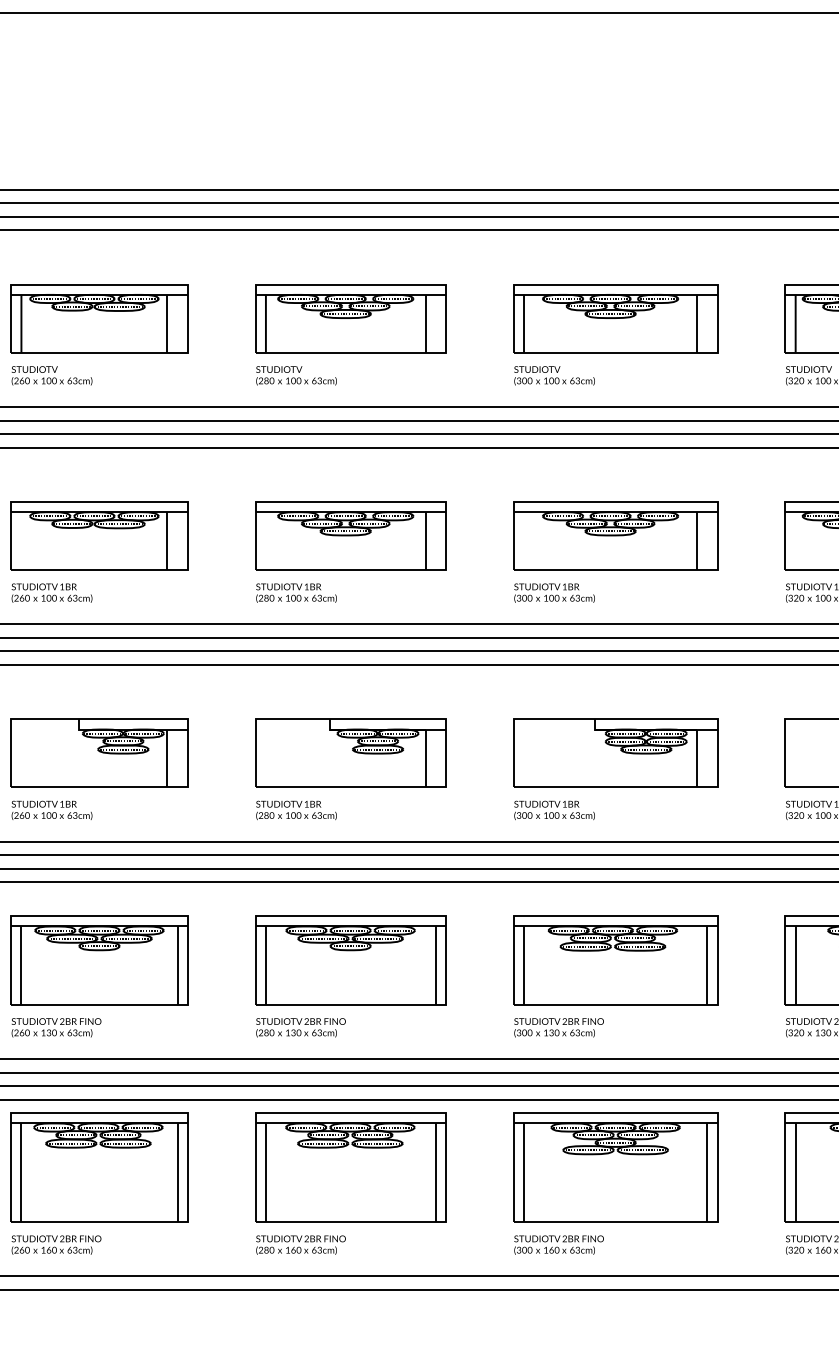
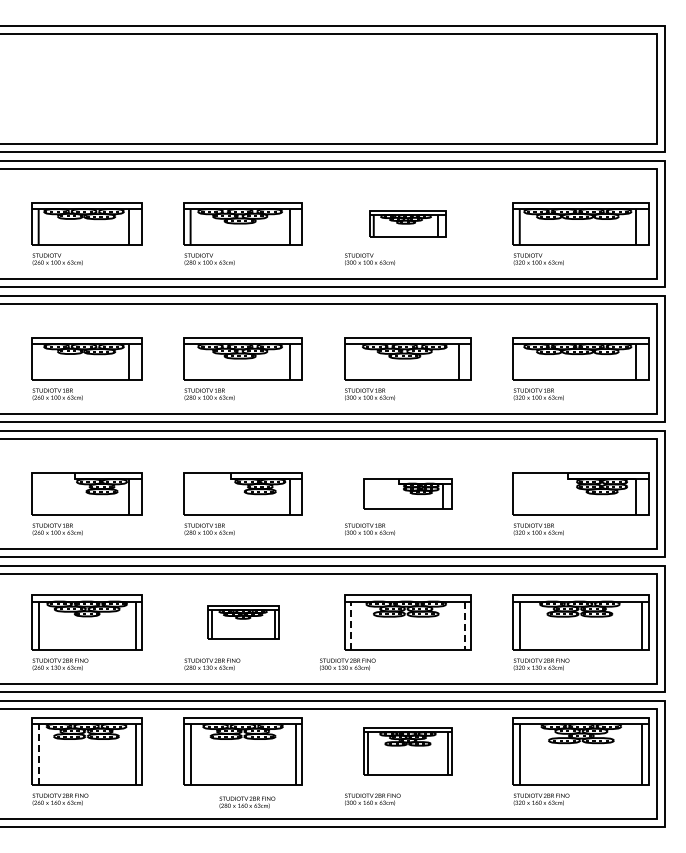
part: (614, 317) -> (407, 223), size x0.6
part: (614, 752) -> (407, 493), size x0.7
part: (349, 960) -> (242, 622), size x0.6
line: (523, 964) -> (350, 625), solid -> dashed
line: (706, 966) -> (464, 626), solid -> dashed
text: (558, 1027) -> (347, 664), moved
part: (614, 1167) -> (407, 751), size x0.7
line: (21, 1172) -> (38, 754), solid -> dashed
text: (301, 1244) -> (247, 802), moved

